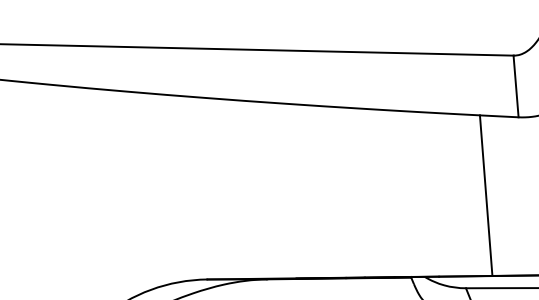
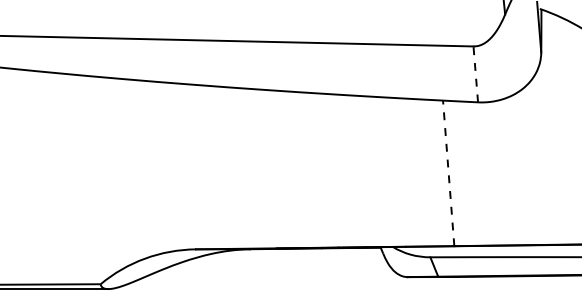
line: (515, 85) -> (475, 73), solid -> dashed
line: (485, 195) -> (448, 173), solid -> dashed

